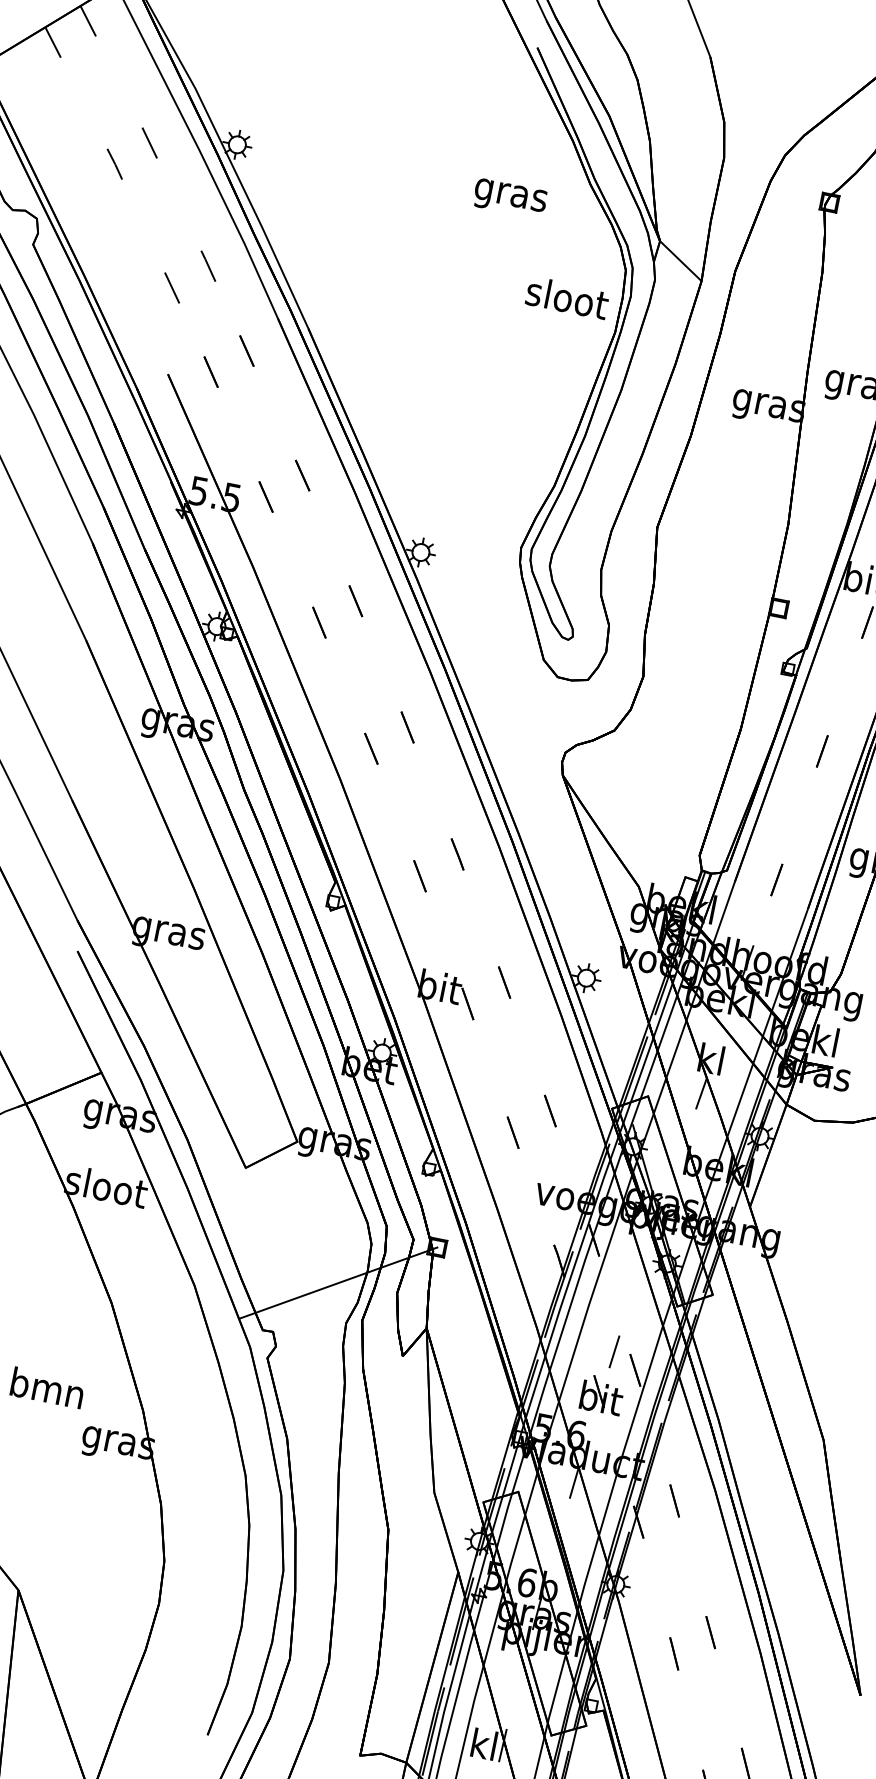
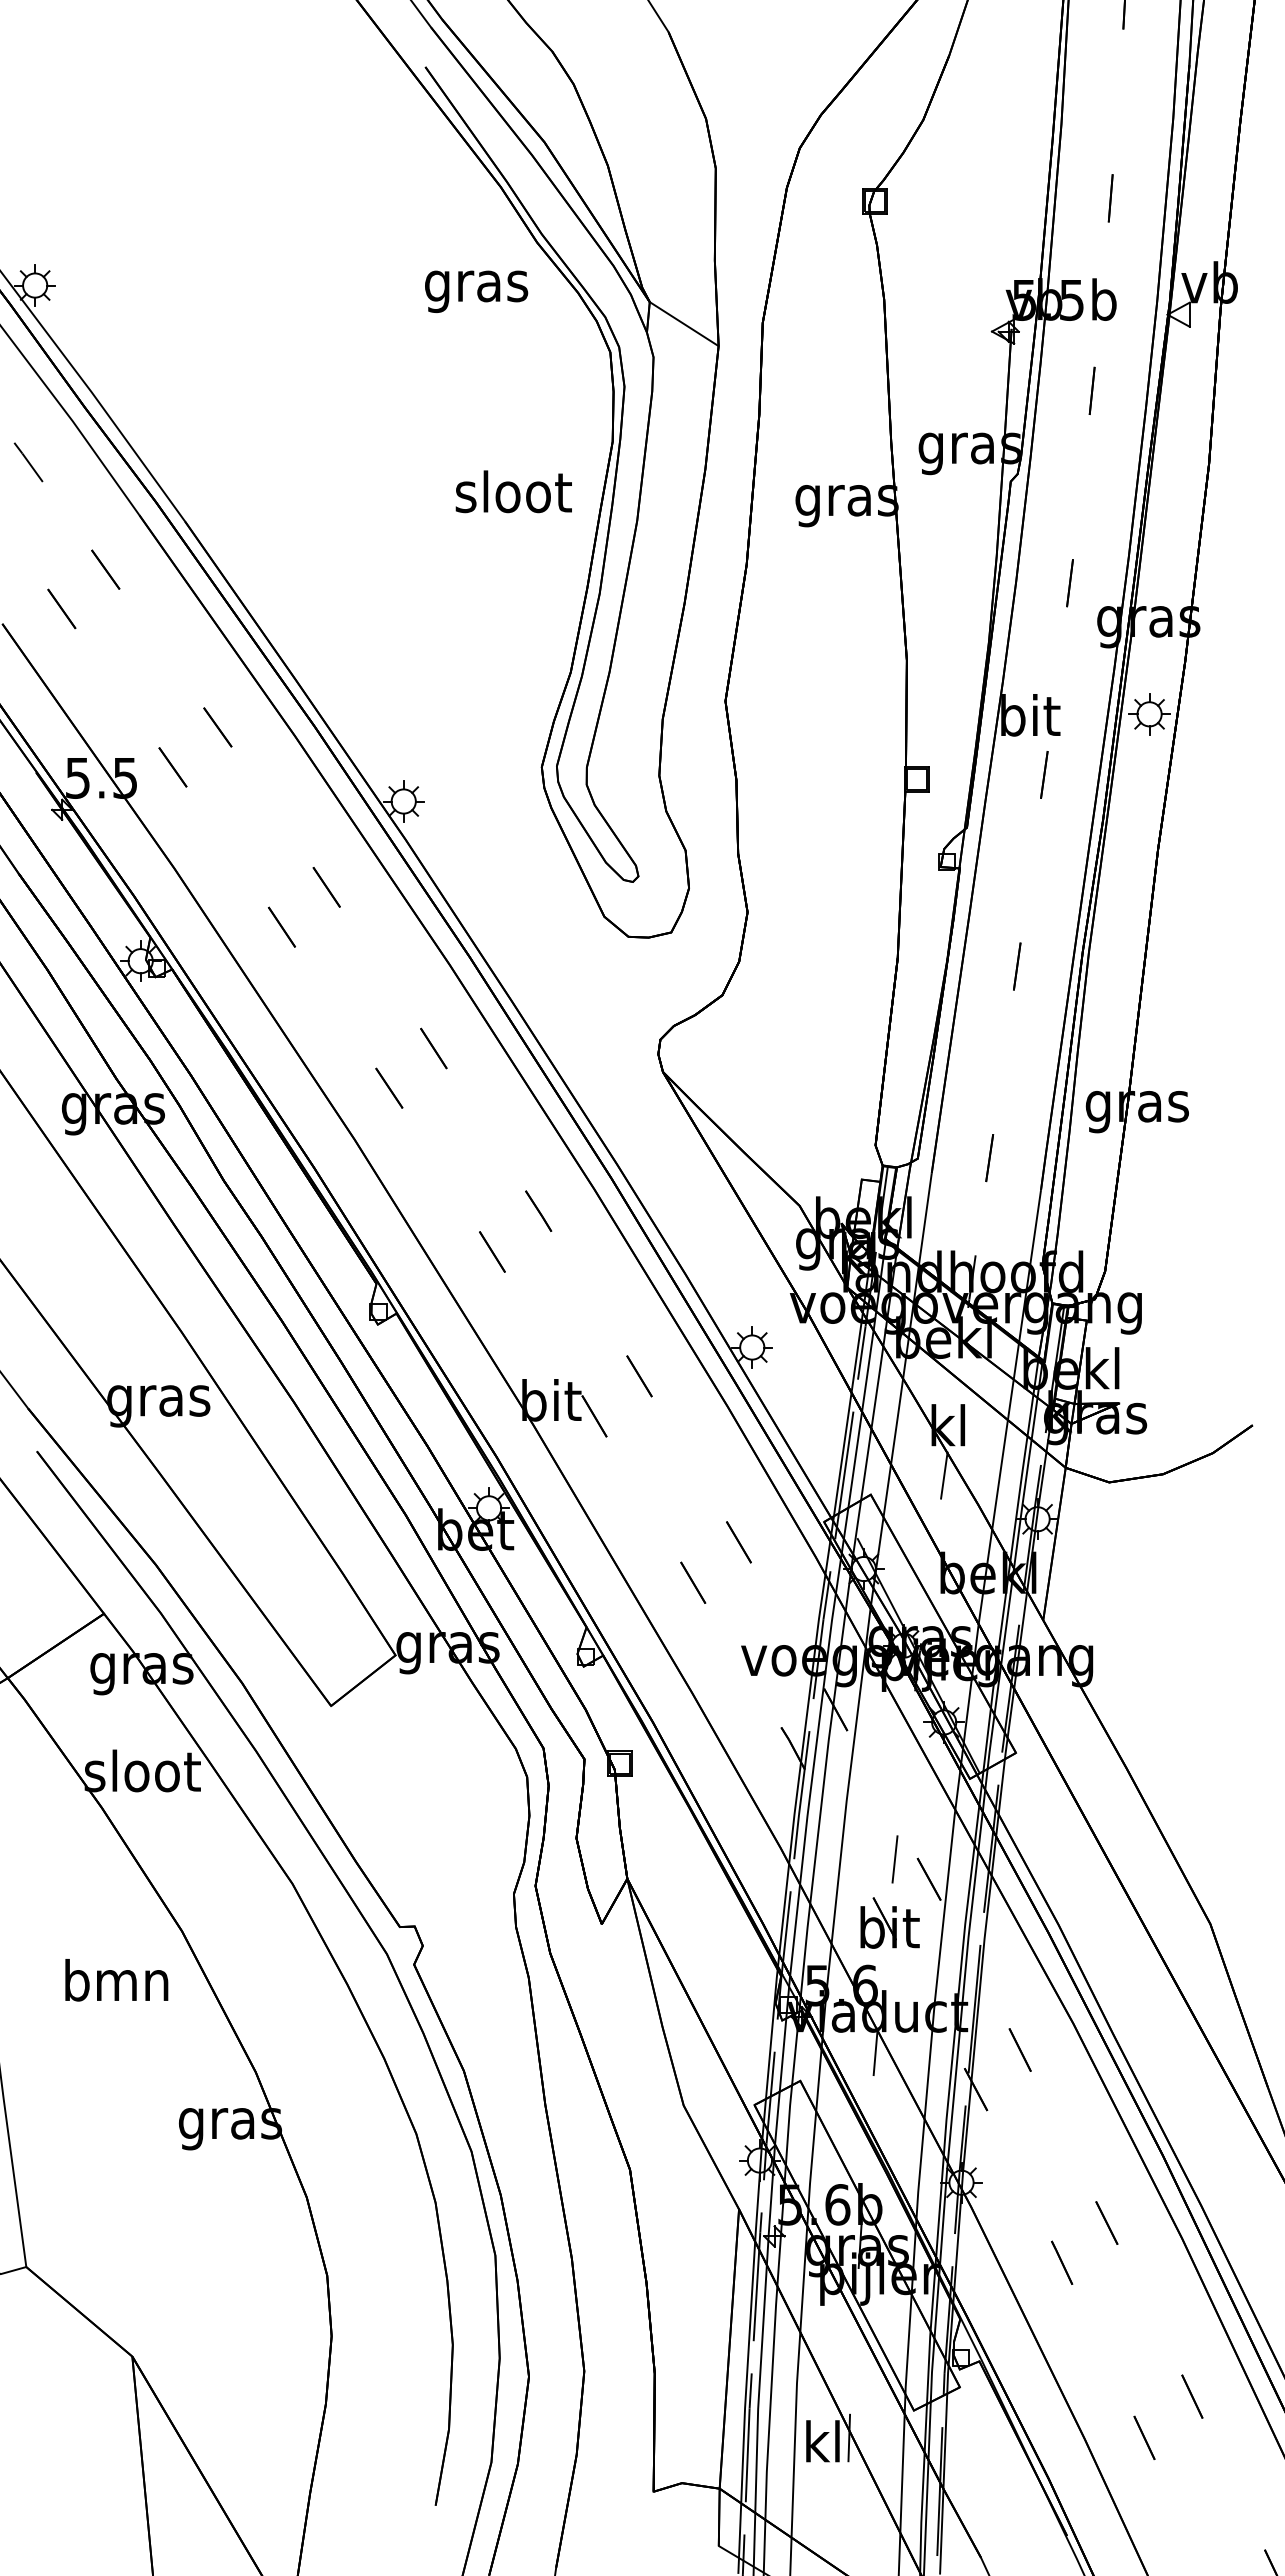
text: (510, 198) -> (476, 291), moved
text: (567, 297) -> (513, 491), moved
line: (338, 1283) -> (491, 1840), removed
text: (47, 1388) -> (116, 1980), moved

